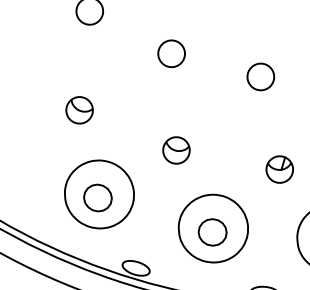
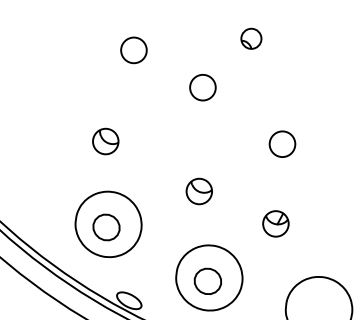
circle: (171, 53) -> (202, 87), moved
part: (175, 150) -> (198, 191), moved
part: (279, 169) -> (275, 223), moved

